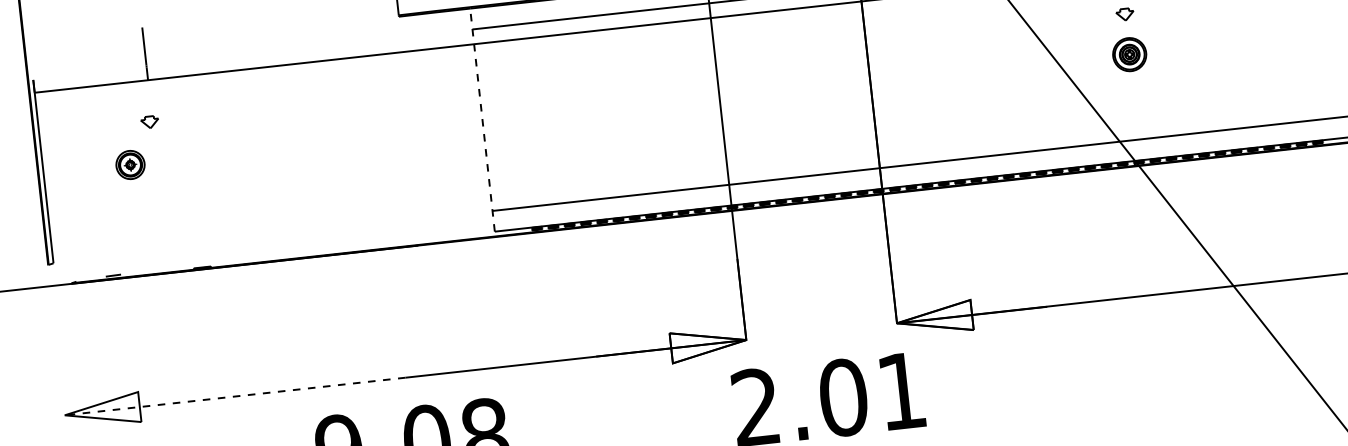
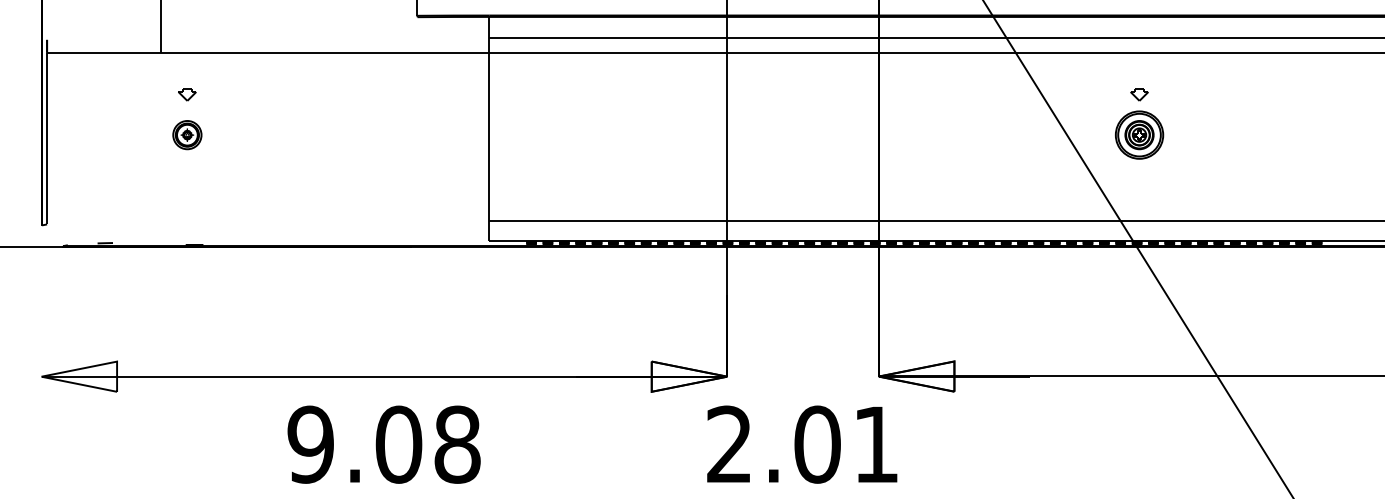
part: (1129, 54) -> (1139, 134), size x1.43
line: (482, 119) -> (489, 128), dashed -> solid
part: (150, 121) -> (187, 94), moved
part: (130, 165) -> (187, 135), moved
line: (234, 396) -> (212, 376), dashed -> solid

